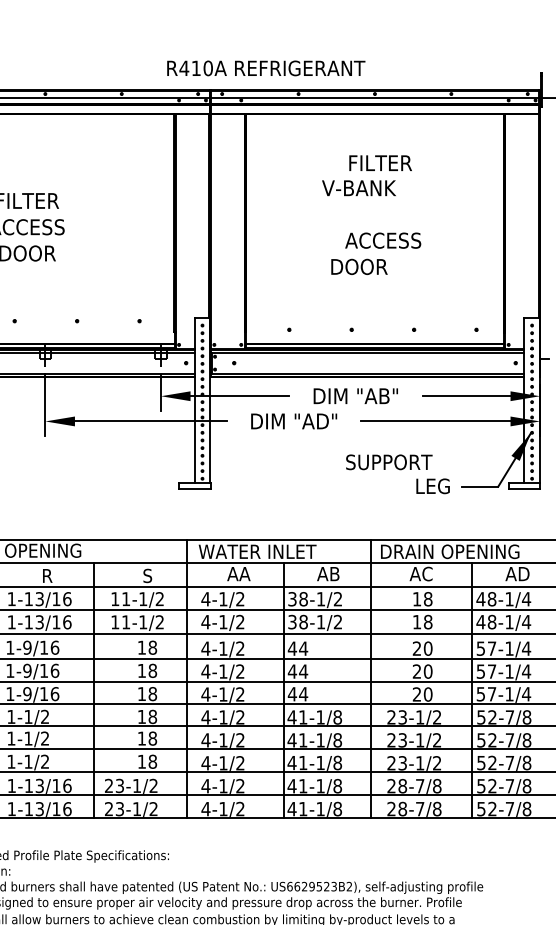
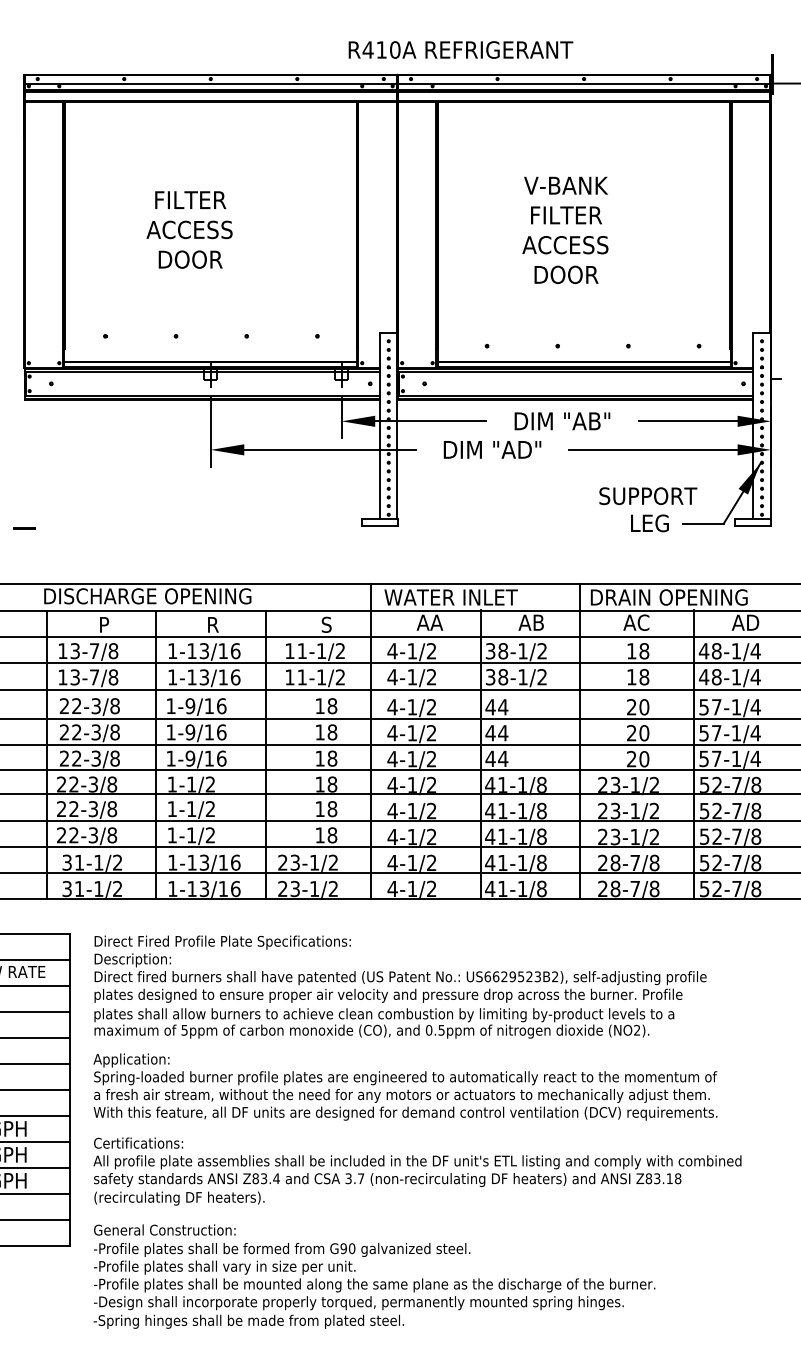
text: (380, 163) -> (566, 215), moved
text: (383, 241) -> (565, 245), moved
text: (389, 462) -> (648, 496), moved

